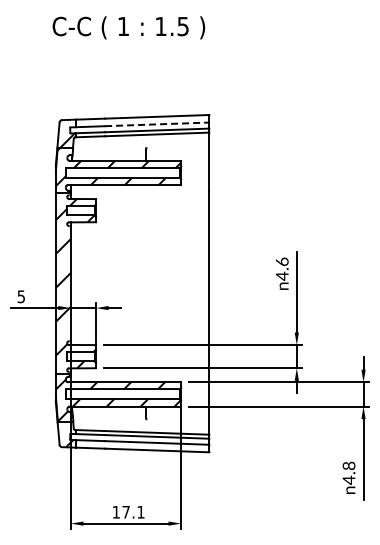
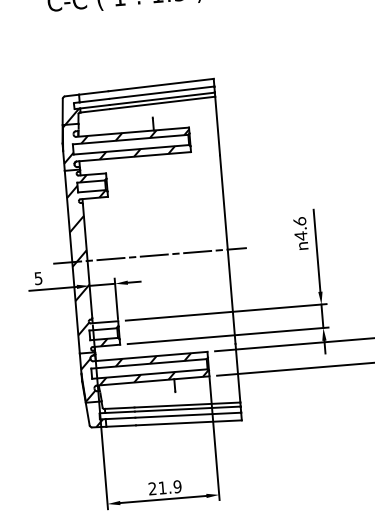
line: (157, 124) -> (162, 92), dashed -> solid
line: (132, 283) -> (149, 255), added
text: (128, 511) -> (164, 487), 17.1 -> 21.9

